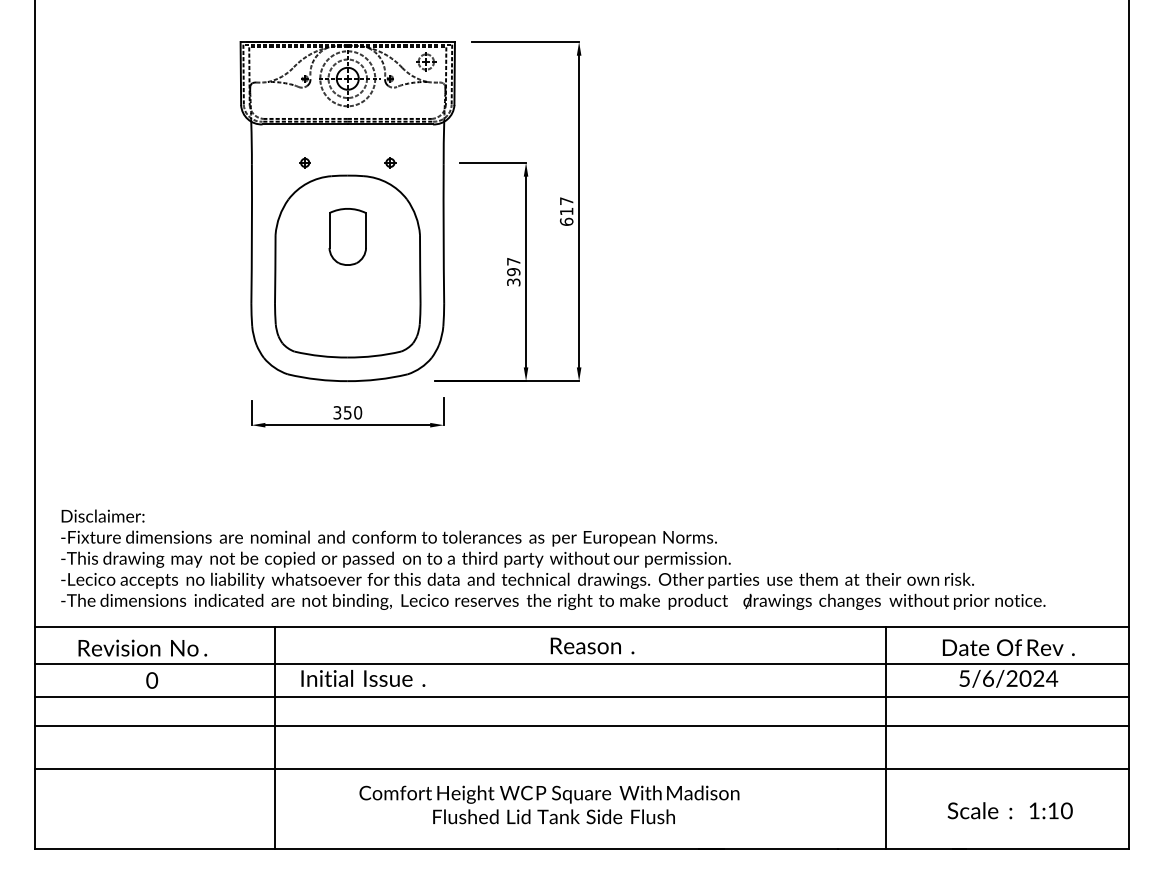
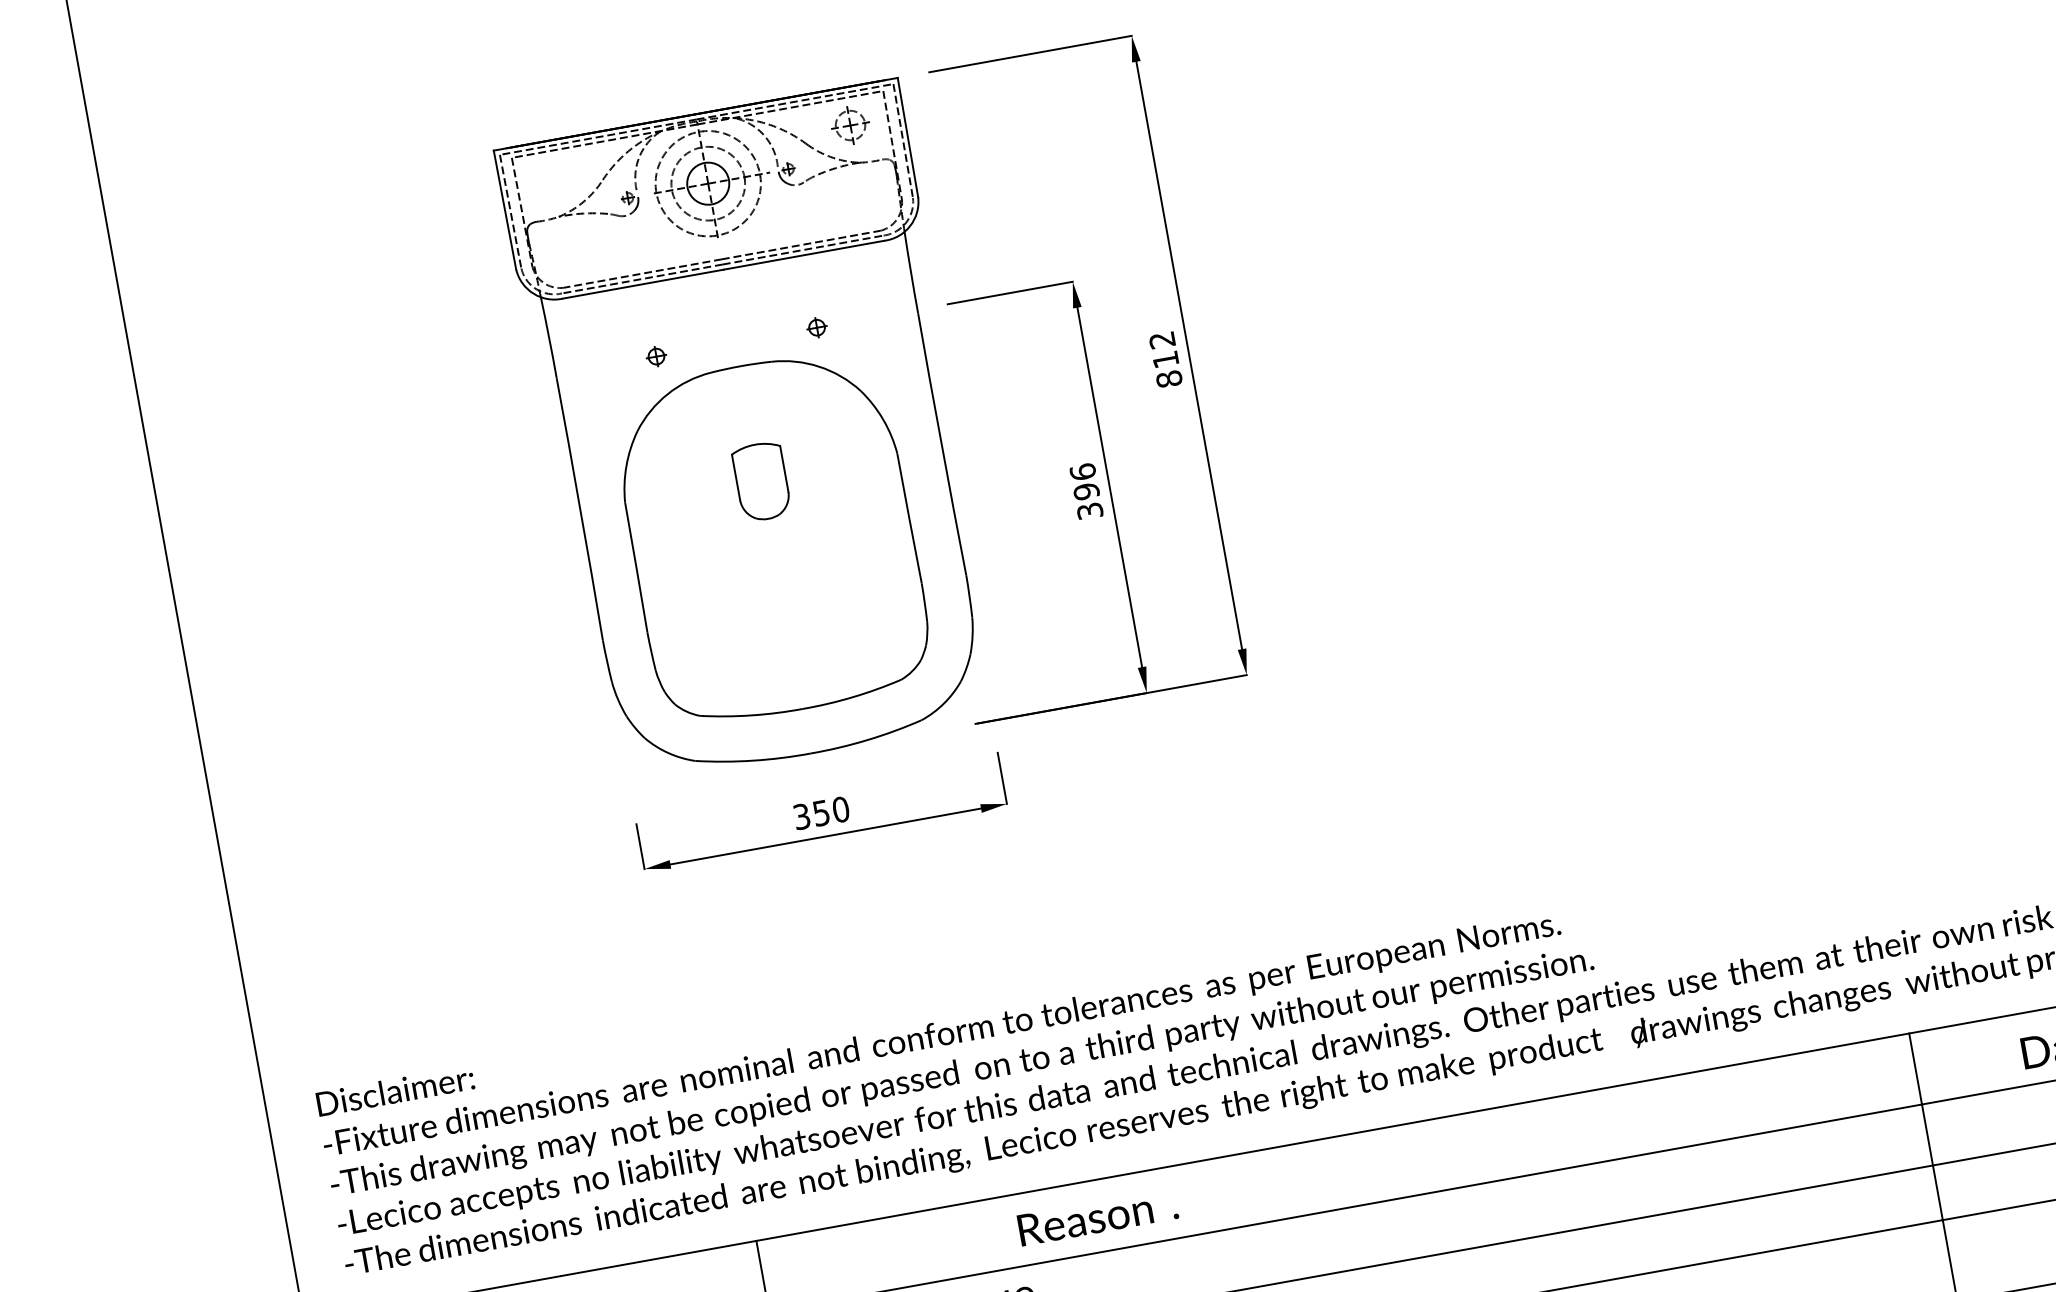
text: (566, 211) -> (1165, 359), 617 -> 812
part: (347, 236) -> (761, 480), size x0.7
text: (513, 261) -> (1082, 471), 397 -> 396
text: (592, 645) -> (1097, 1216), moved

